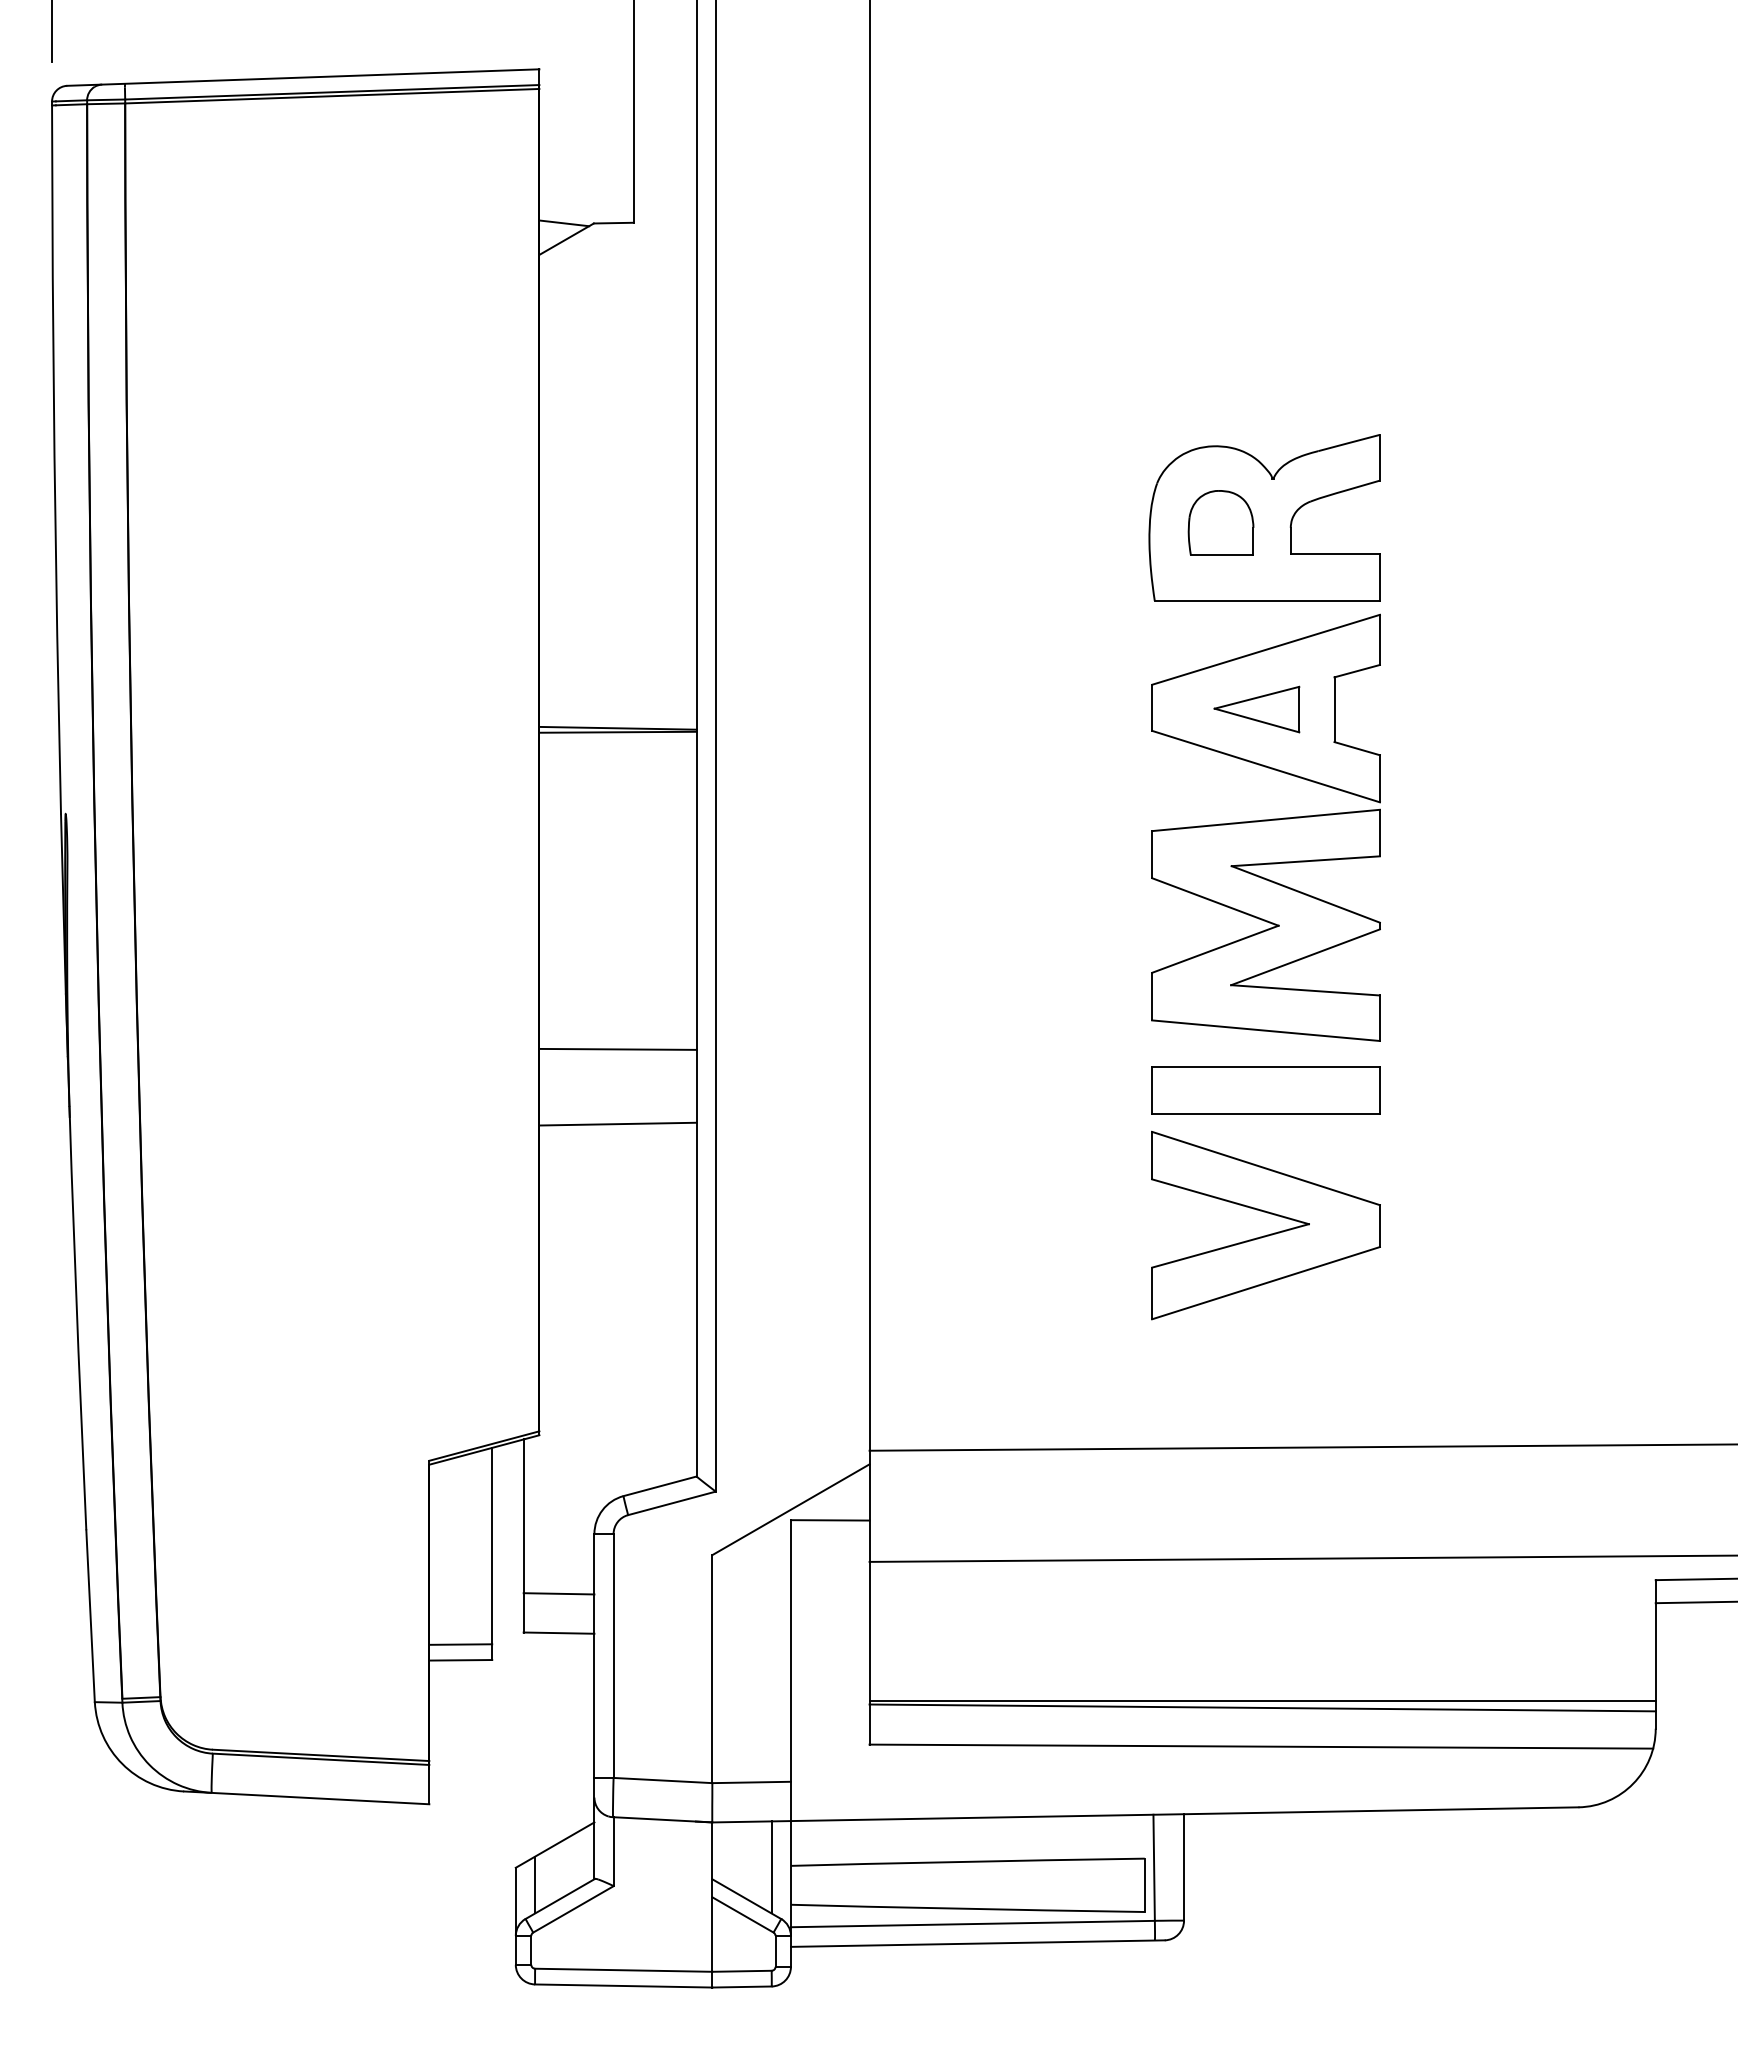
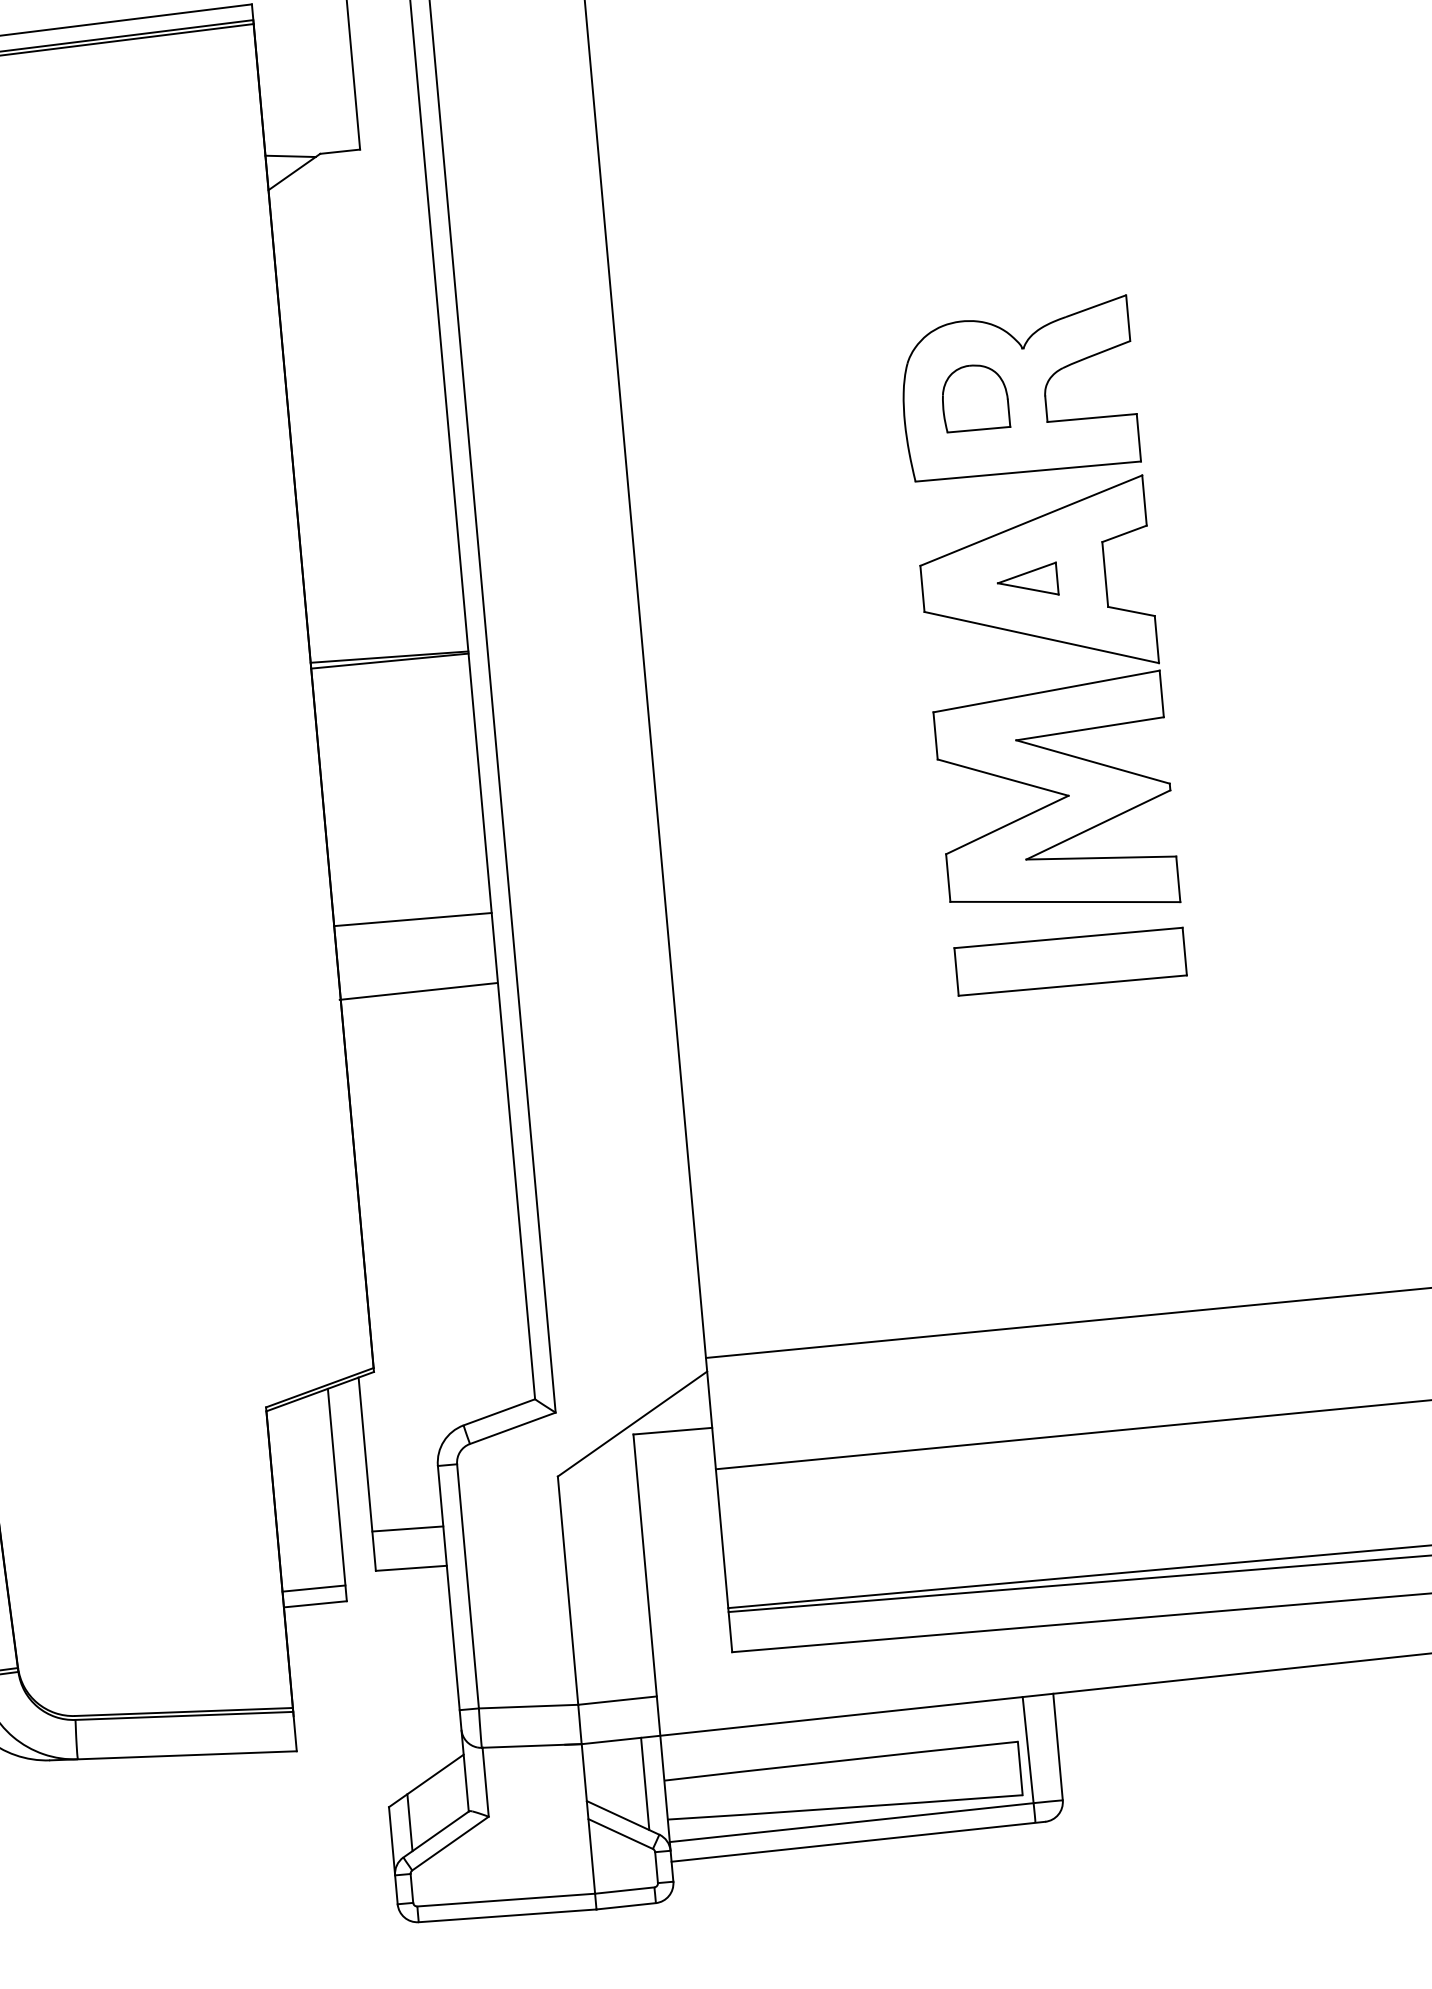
part: (1256, 709) -> (1027, 581), size x0.7
line: (617, 1048) -> (412, 918), moved
line: (617, 1123) -> (417, 990), moved
part: (1267, 1234) -> (1085, 1105), removed

